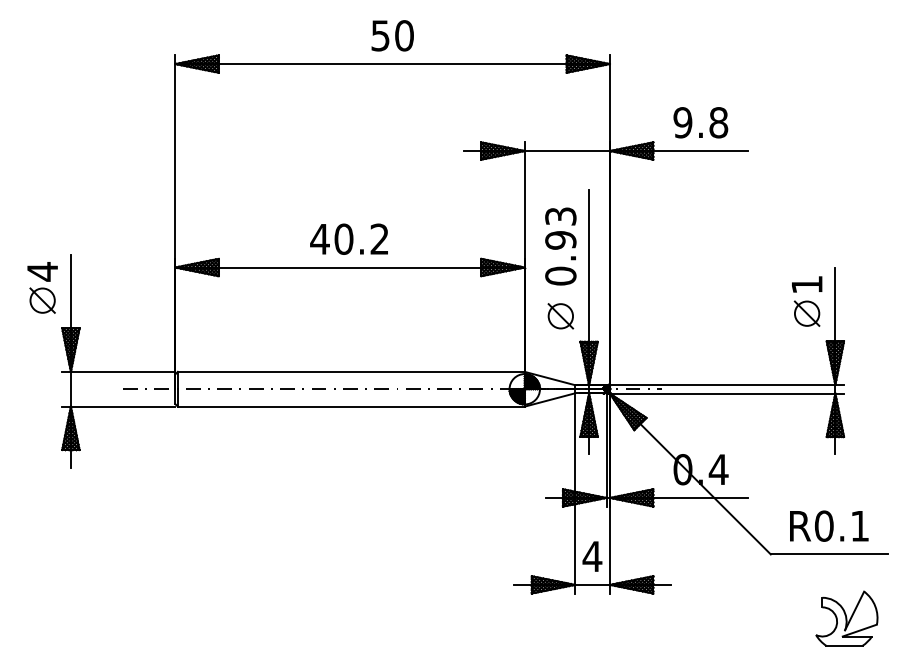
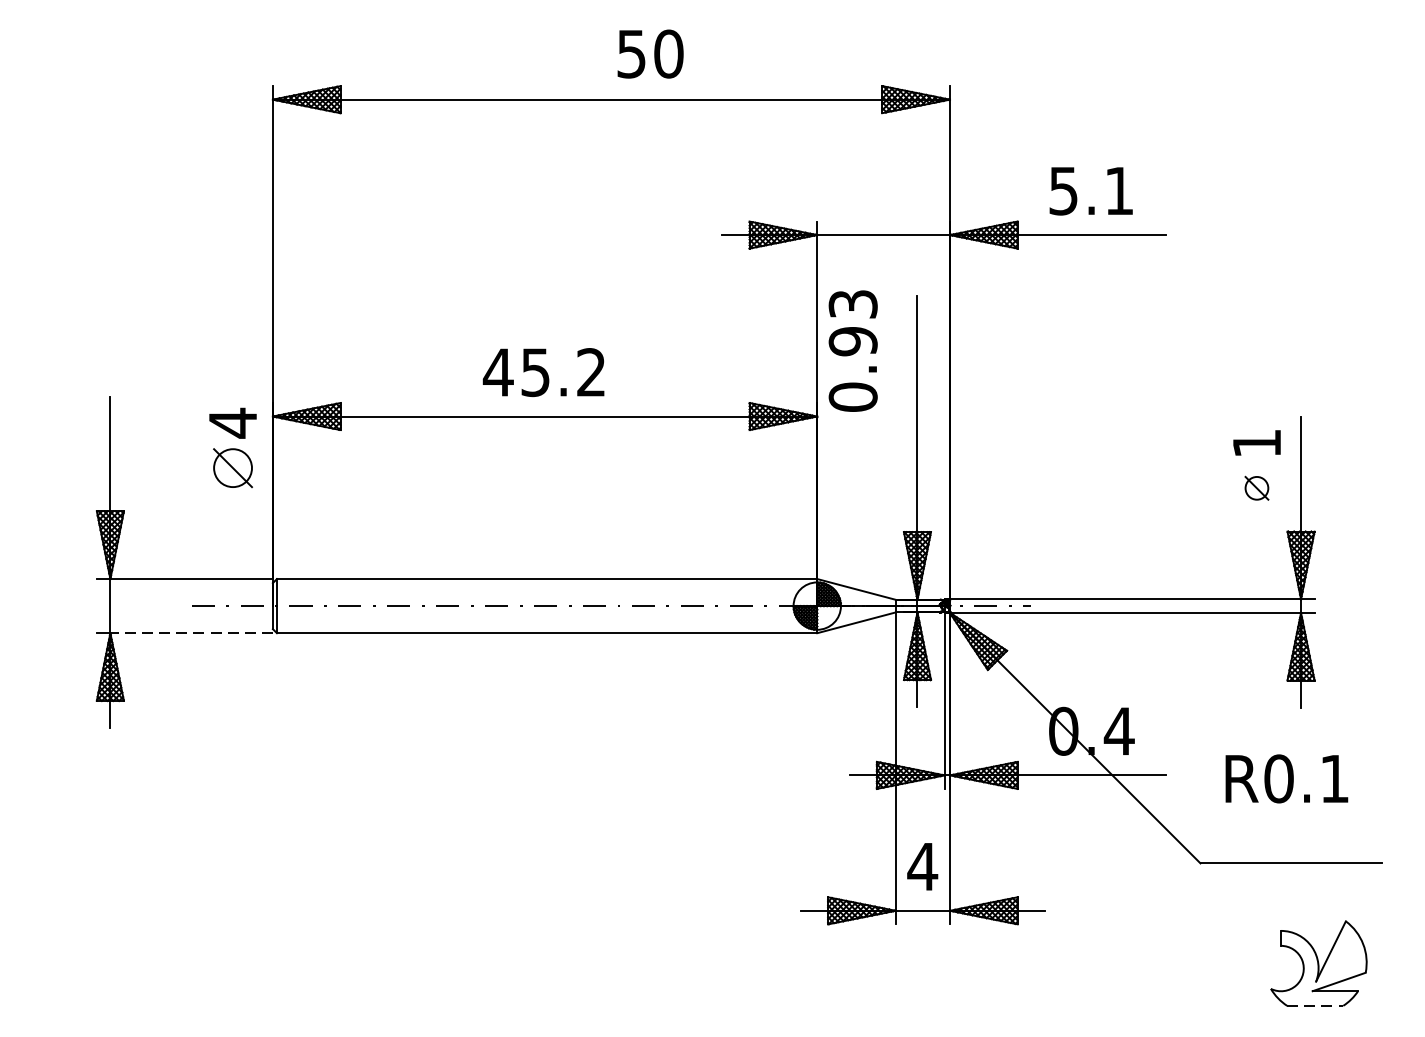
text: (392, 35) -> (650, 53), moved
text: (700, 122) -> (1090, 190), 9.8 -> 5.1
text: (343, 238) -> (534, 371), 40.2 -> 45.2
text: (560, 246) -> (852, 351), moved
part: (42, 287) -> (232, 447), moved
part: (806, 313) -> (1256, 488), size x0.6
part: (560, 316) -> (872, 492), removed
line: (122, 406) -> (190, 632), solid -> dashed
text: (829, 525) -> (1287, 777), moved
line: (844, 645) -> (1315, 1005), solid -> dashed

